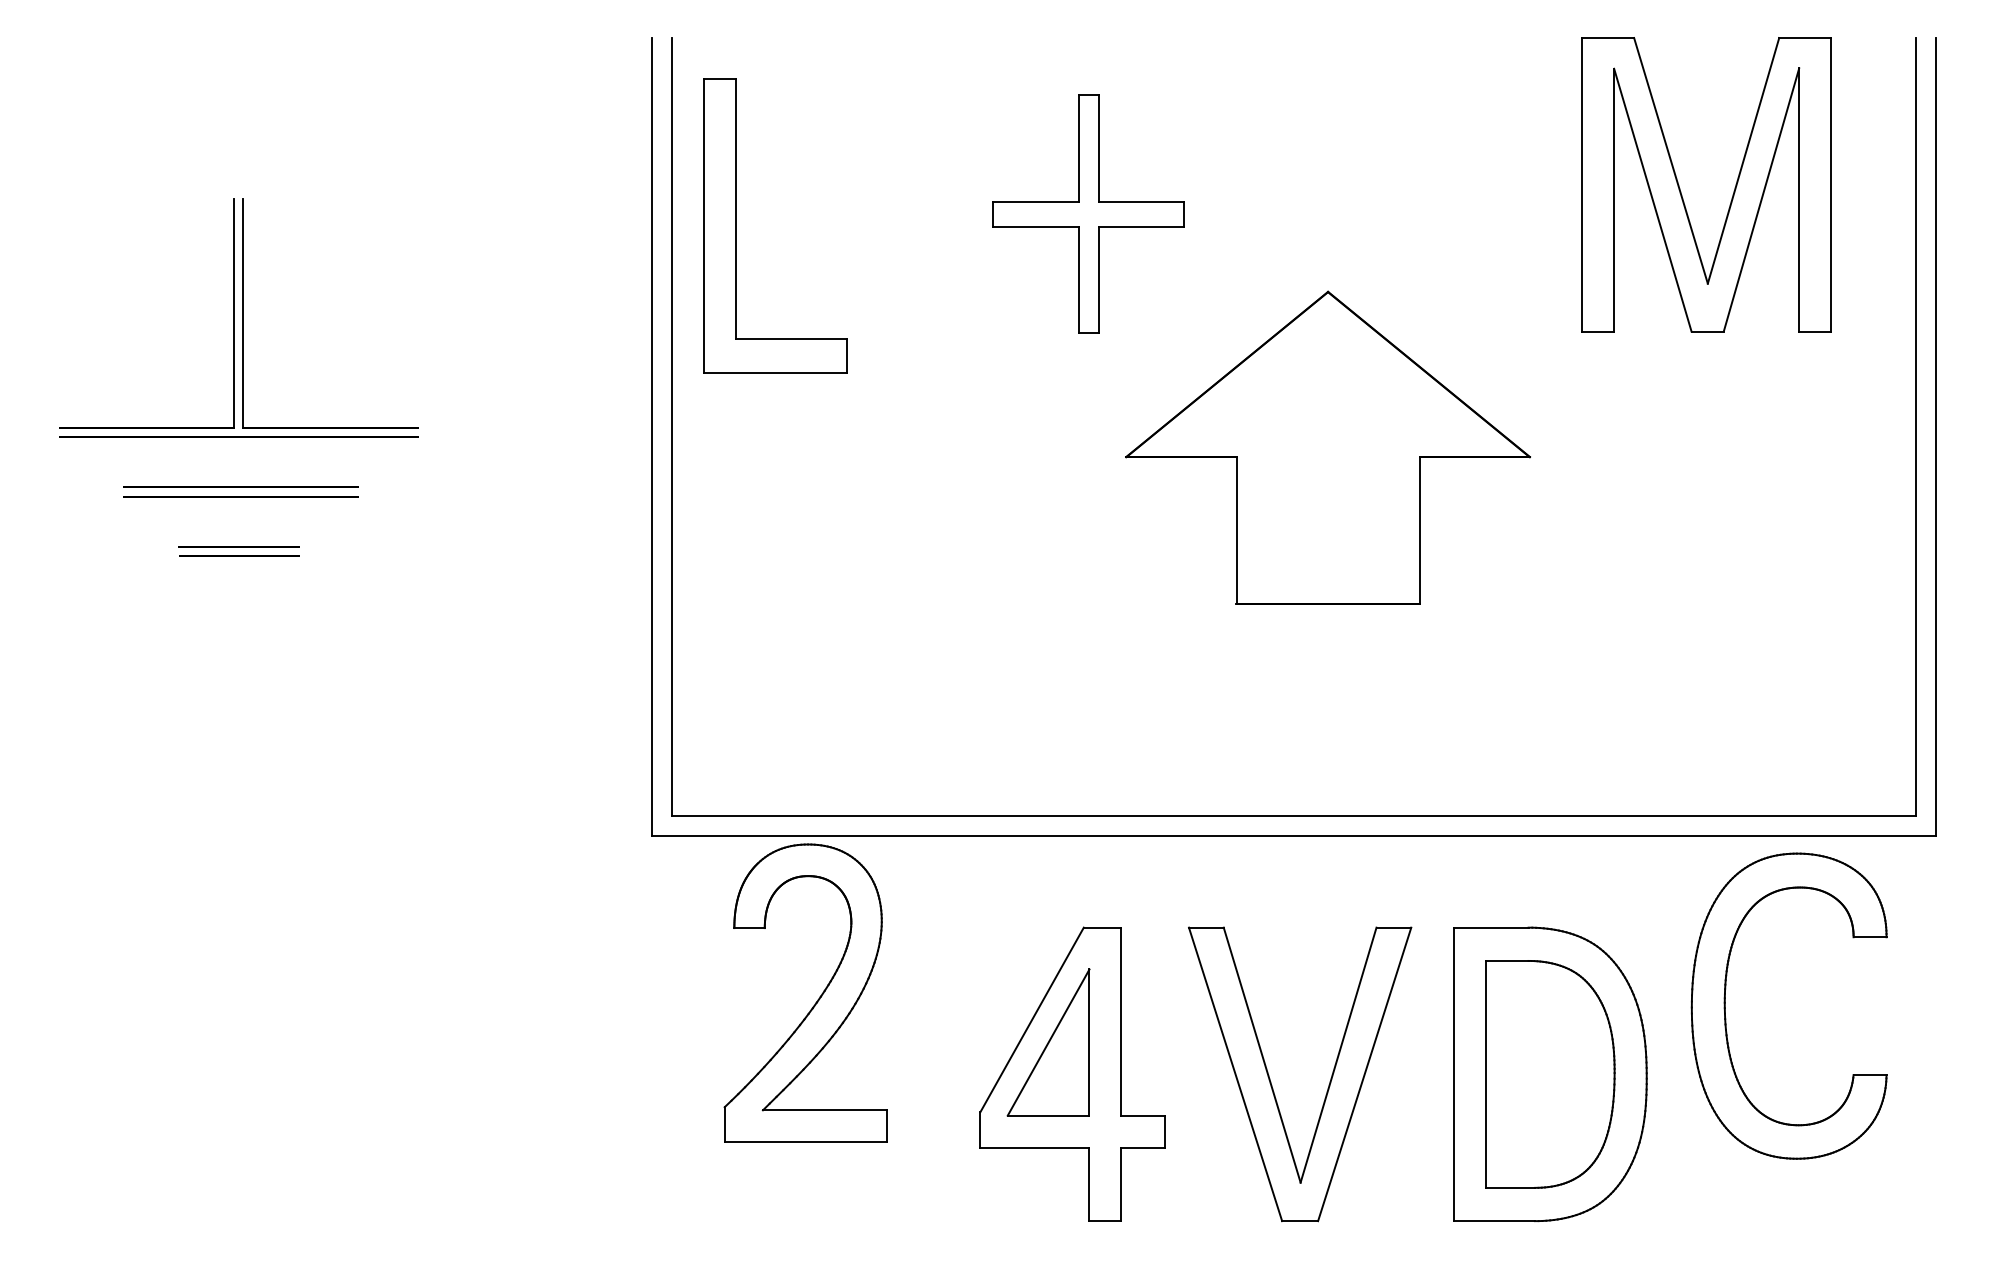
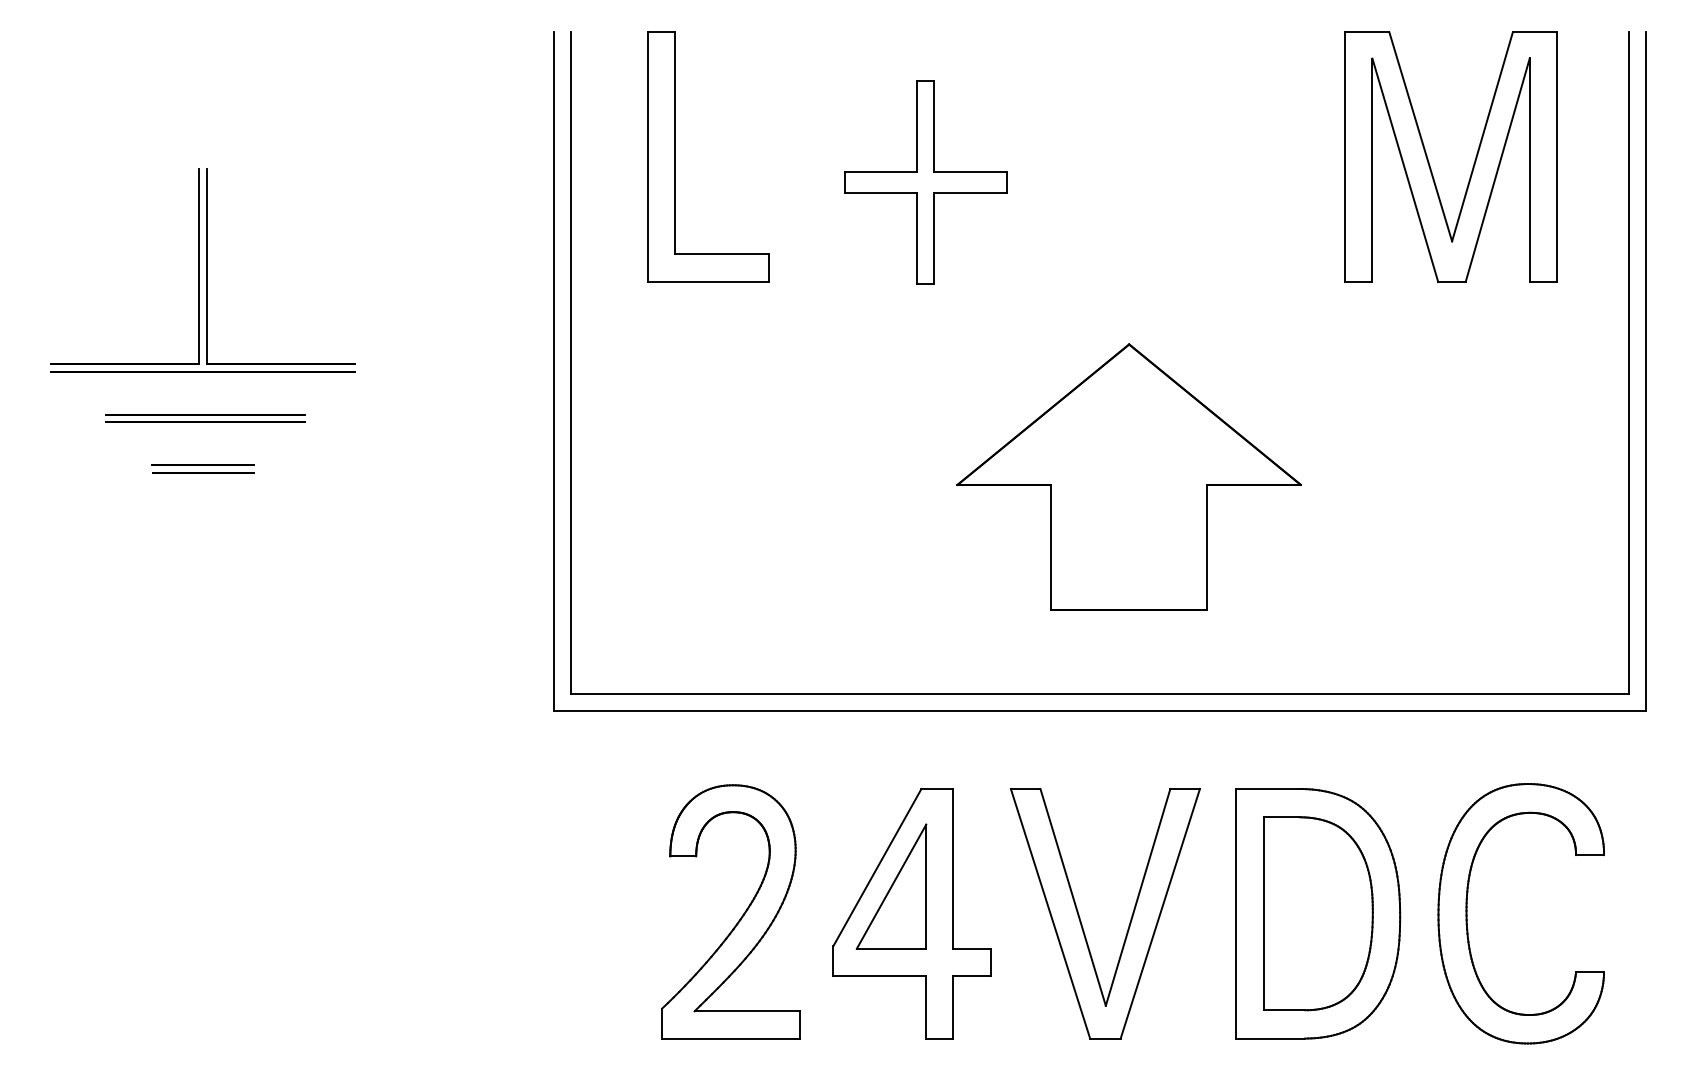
part: (736, 225) -> (675, 156), moved
part: (1327, 447) -> (1128, 476), moved
part: (816, 1000) -> (740, 917), moved
part: (1725, 1005) -> (1467, 913), moved

